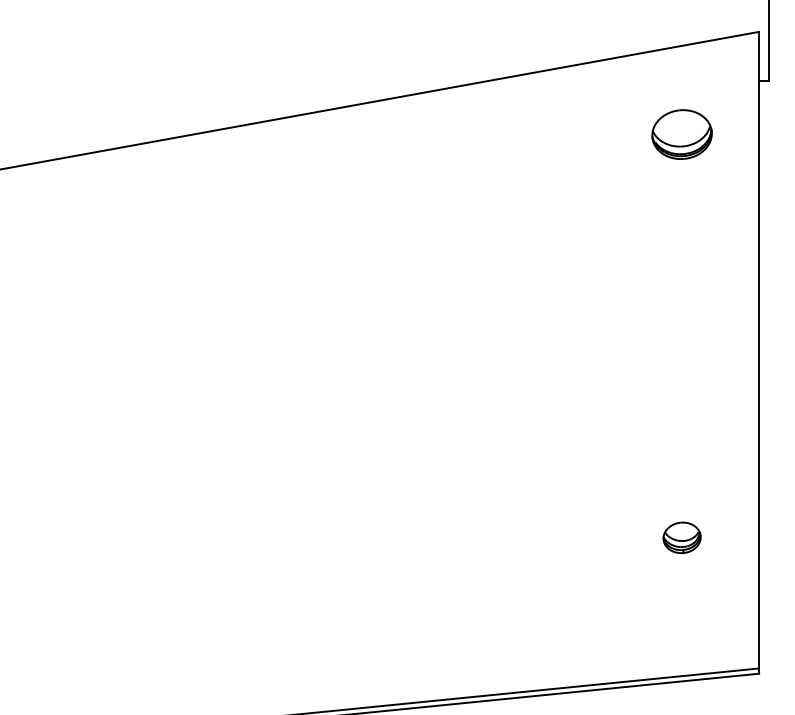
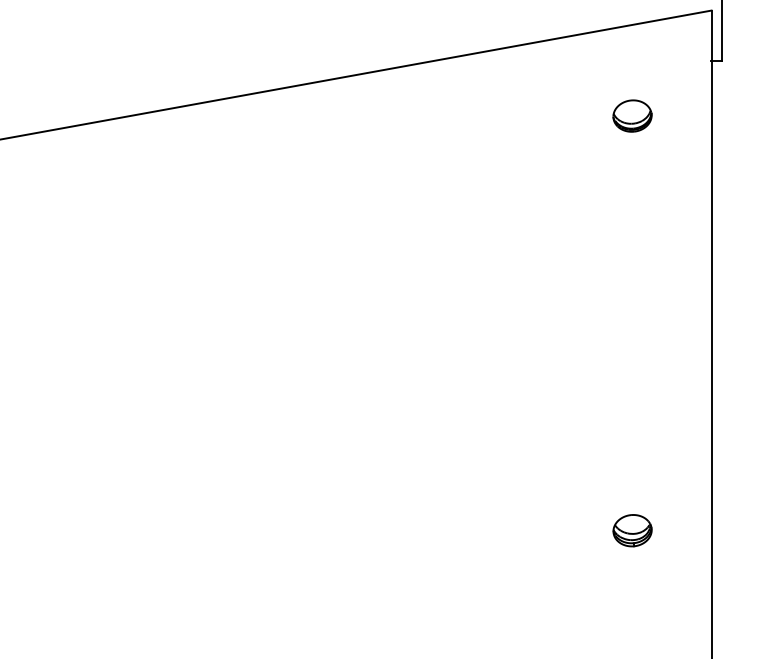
part: (681, 134) -> (631, 116), size x0.62

